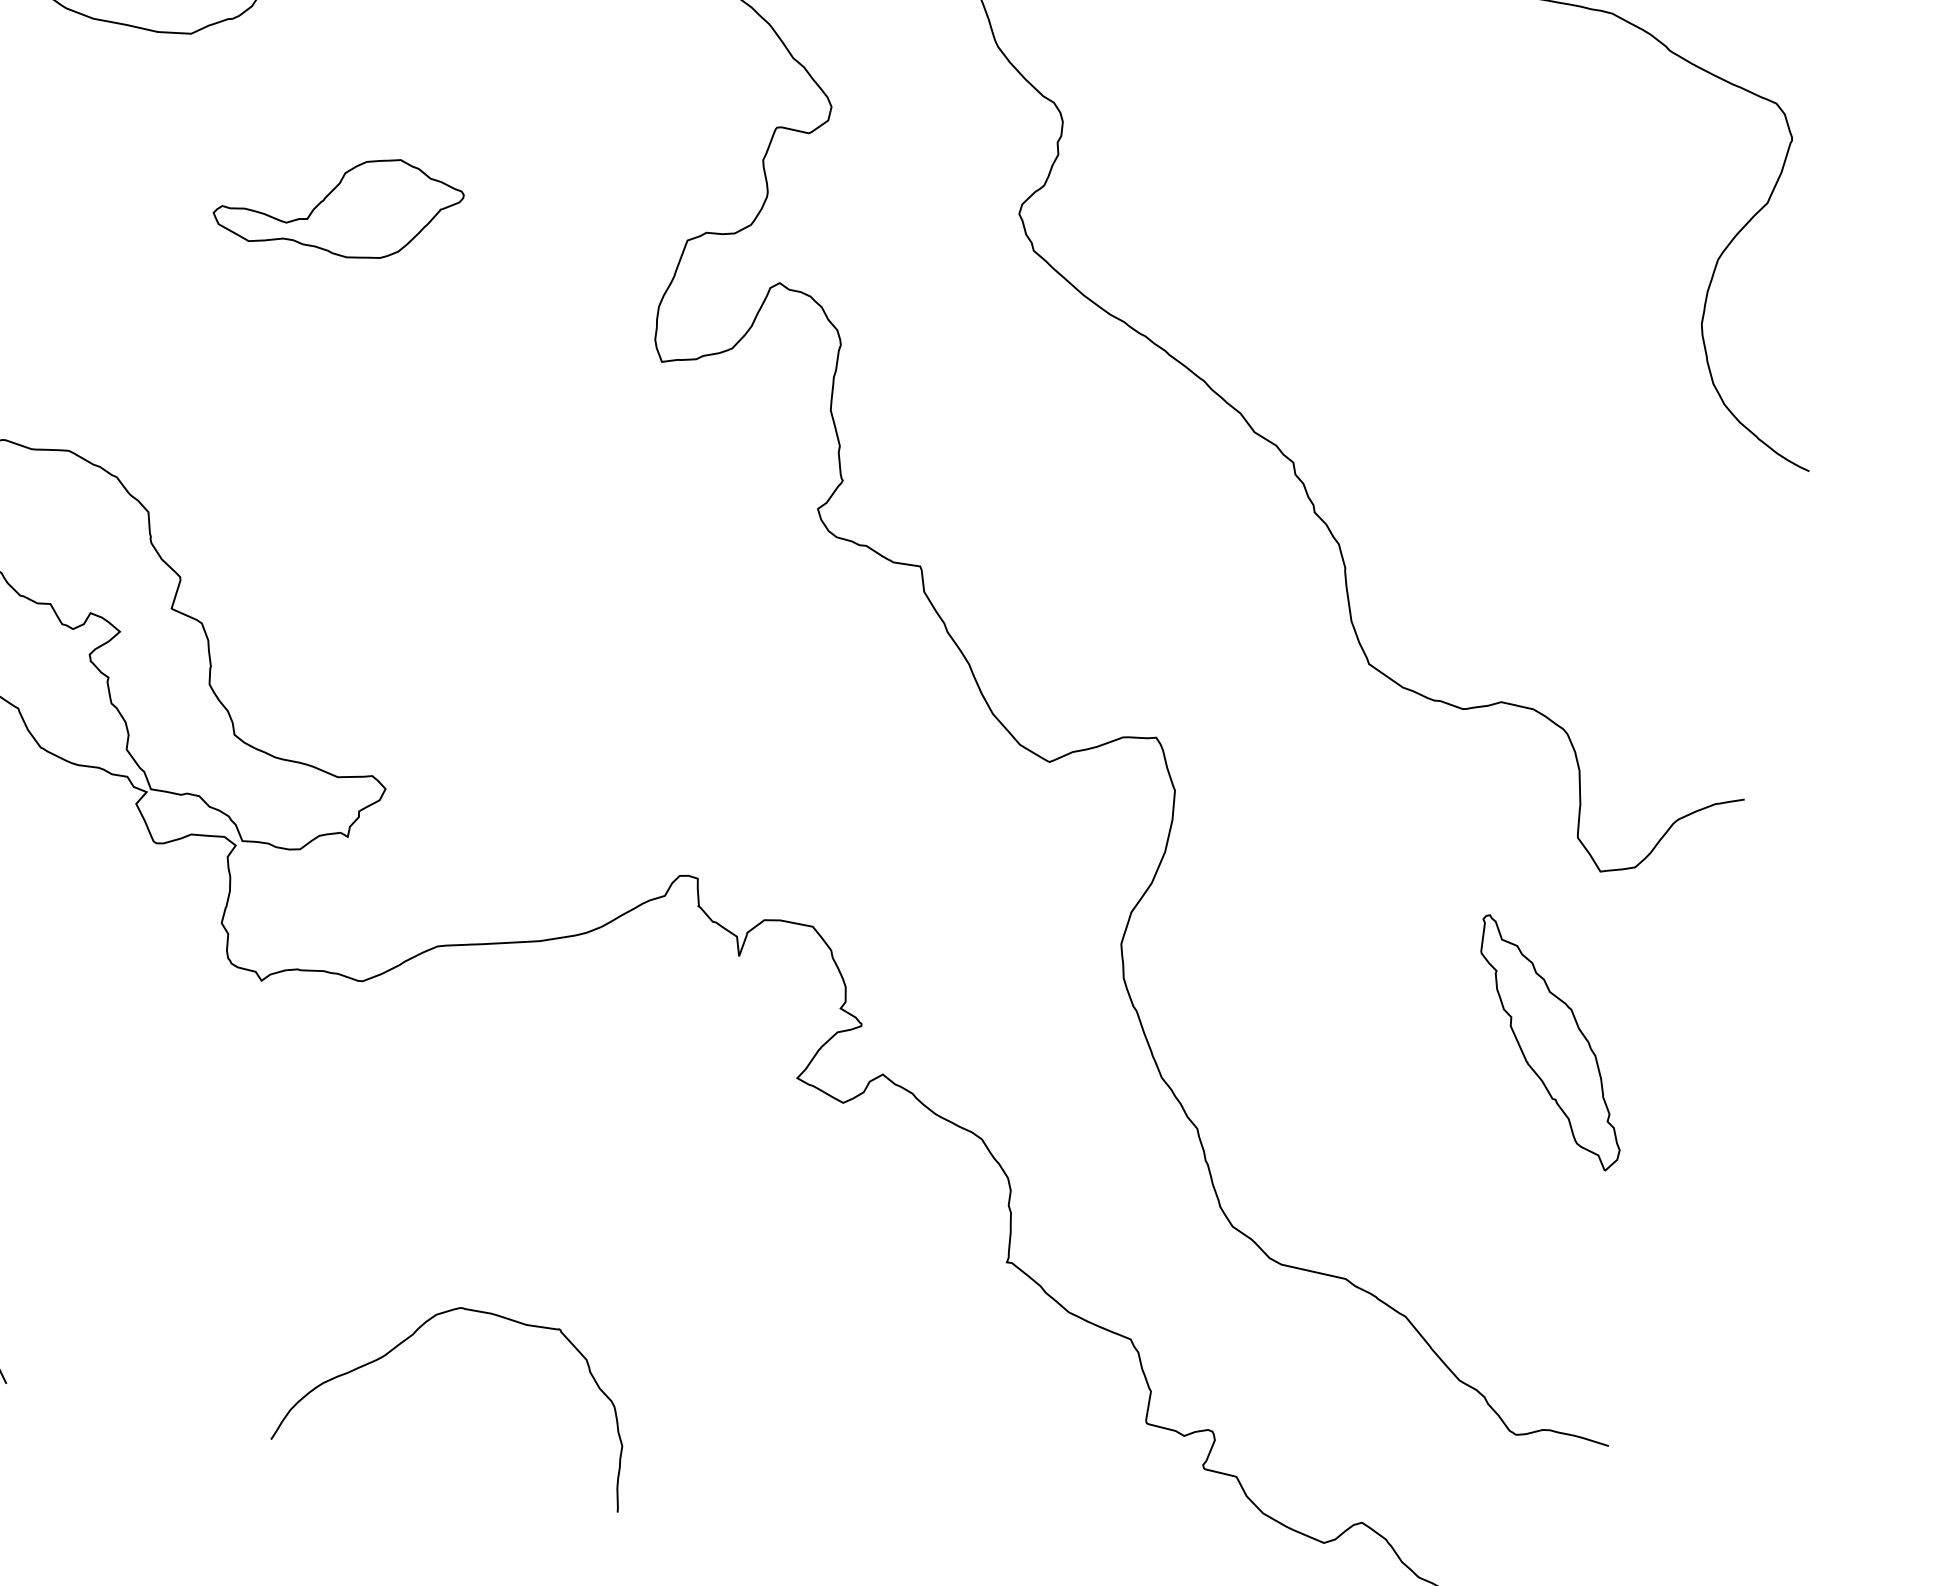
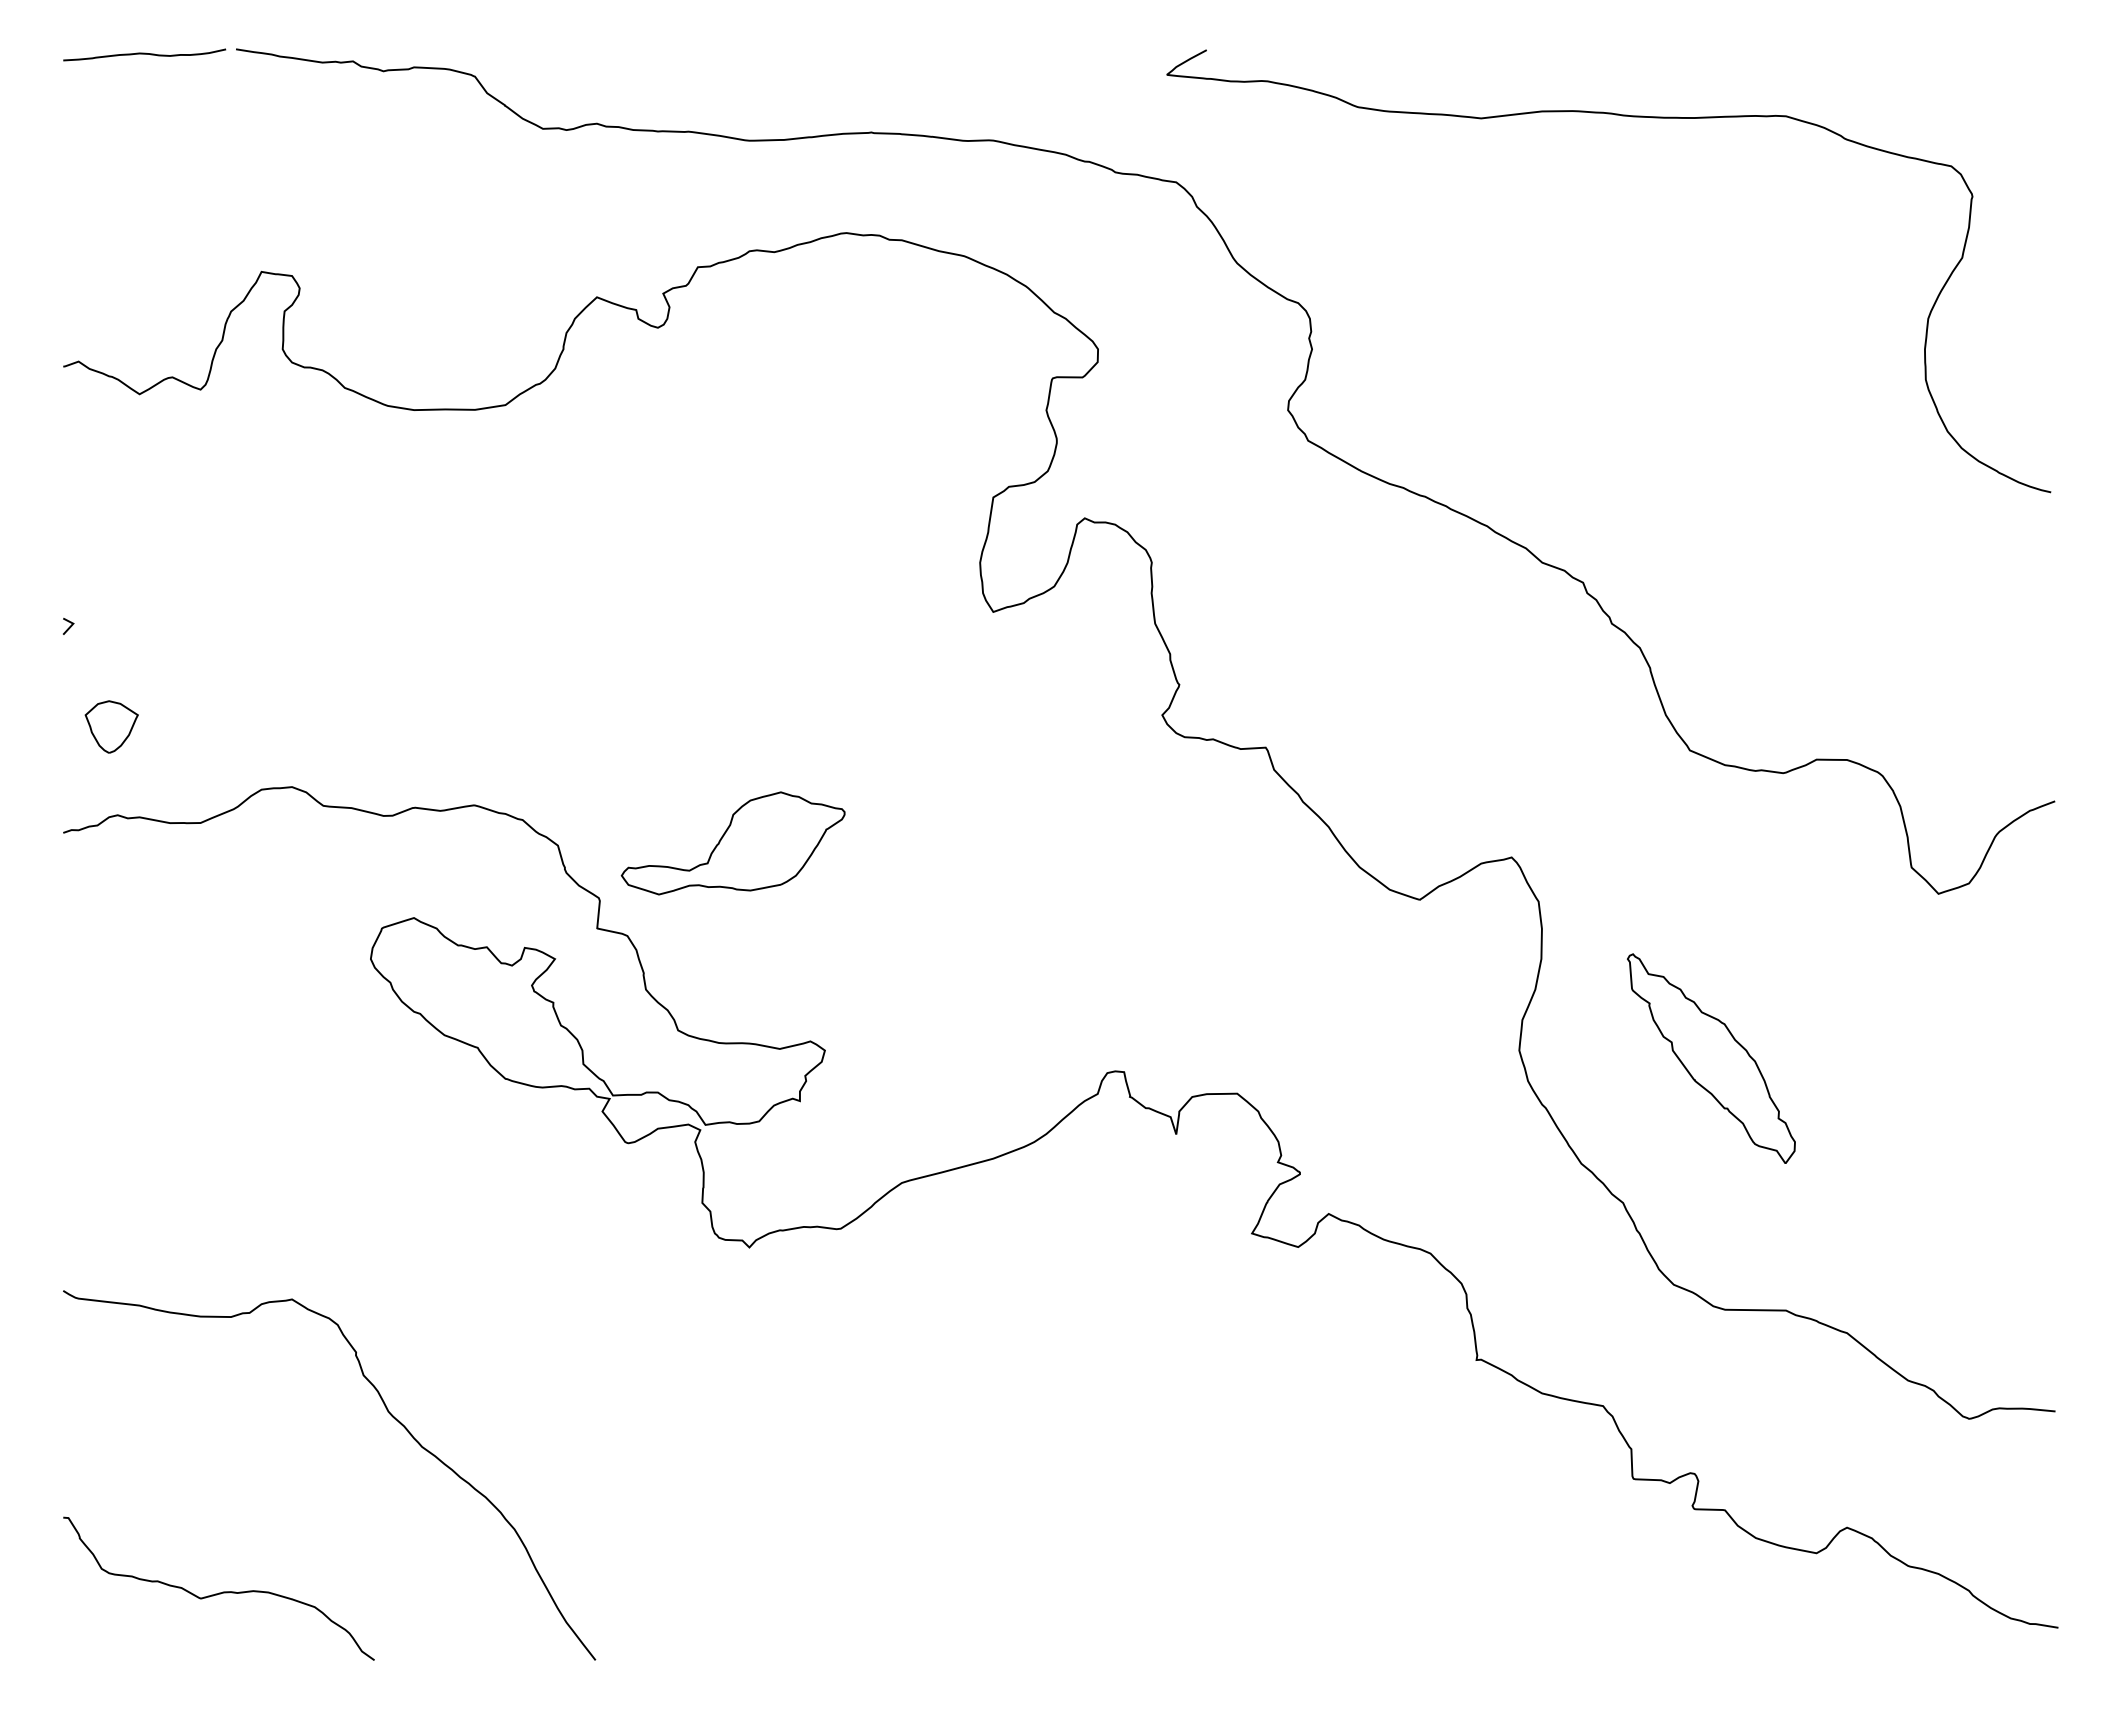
part: (338, 203) -> (732, 843), moved
part: (1549, 1043) -> (1711, 1058), moved
curve: (415, 1334) -> (955, 1537), removed

